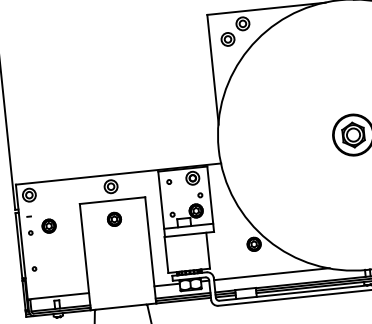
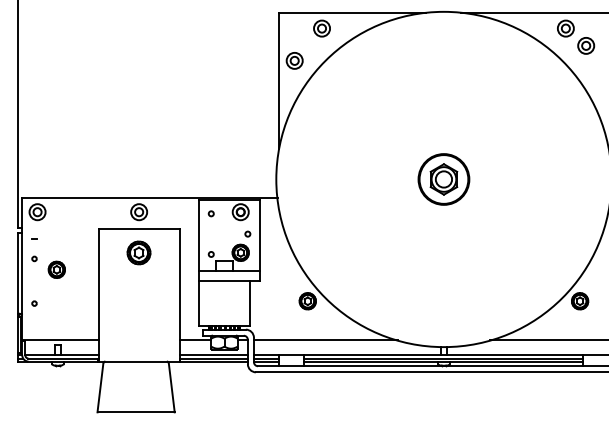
part: (227, 39) -> (294, 60), moved
part: (114, 219) -> (139, 252), size x1.4
part: (48, 225) -> (56, 269), moved

